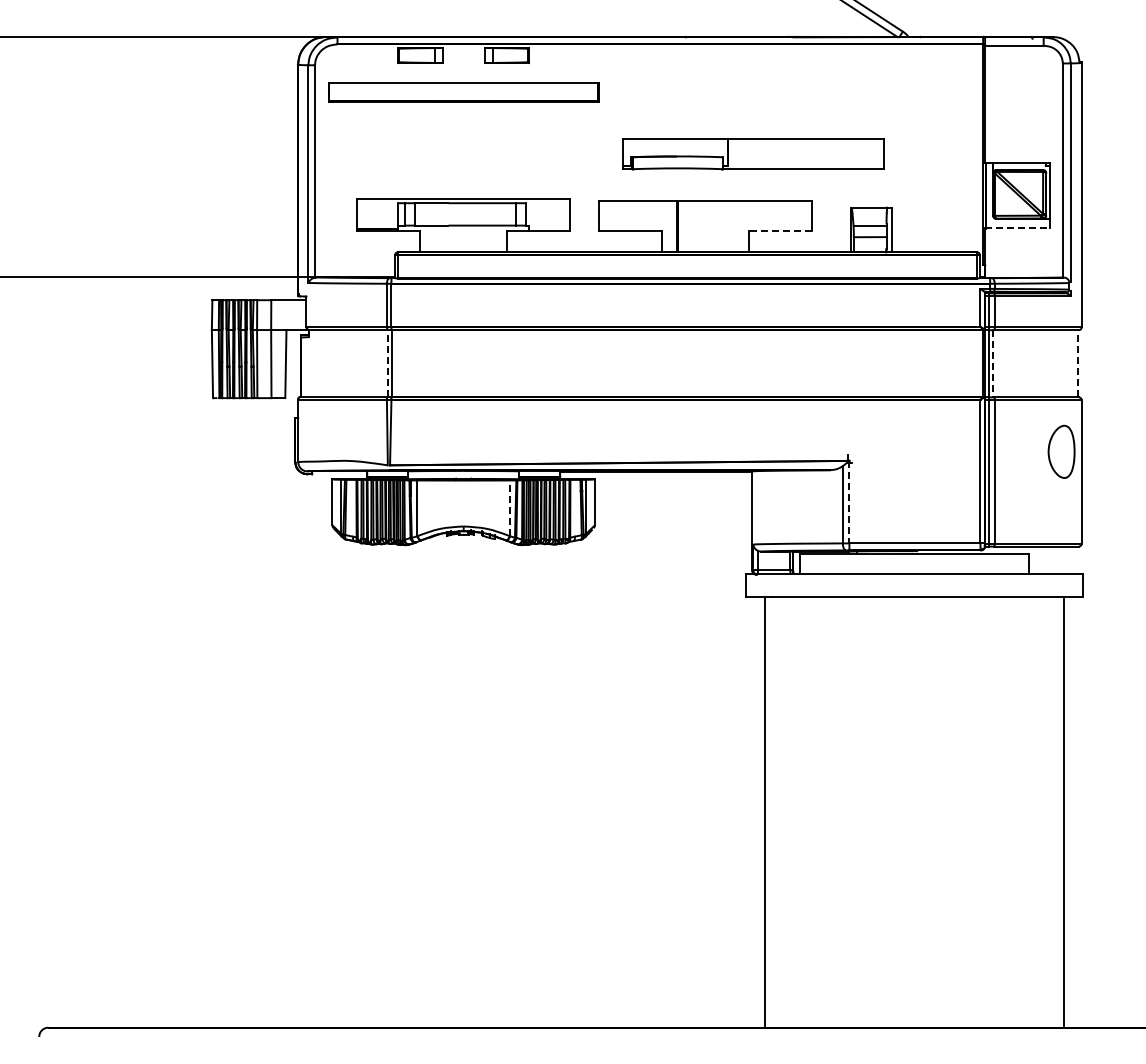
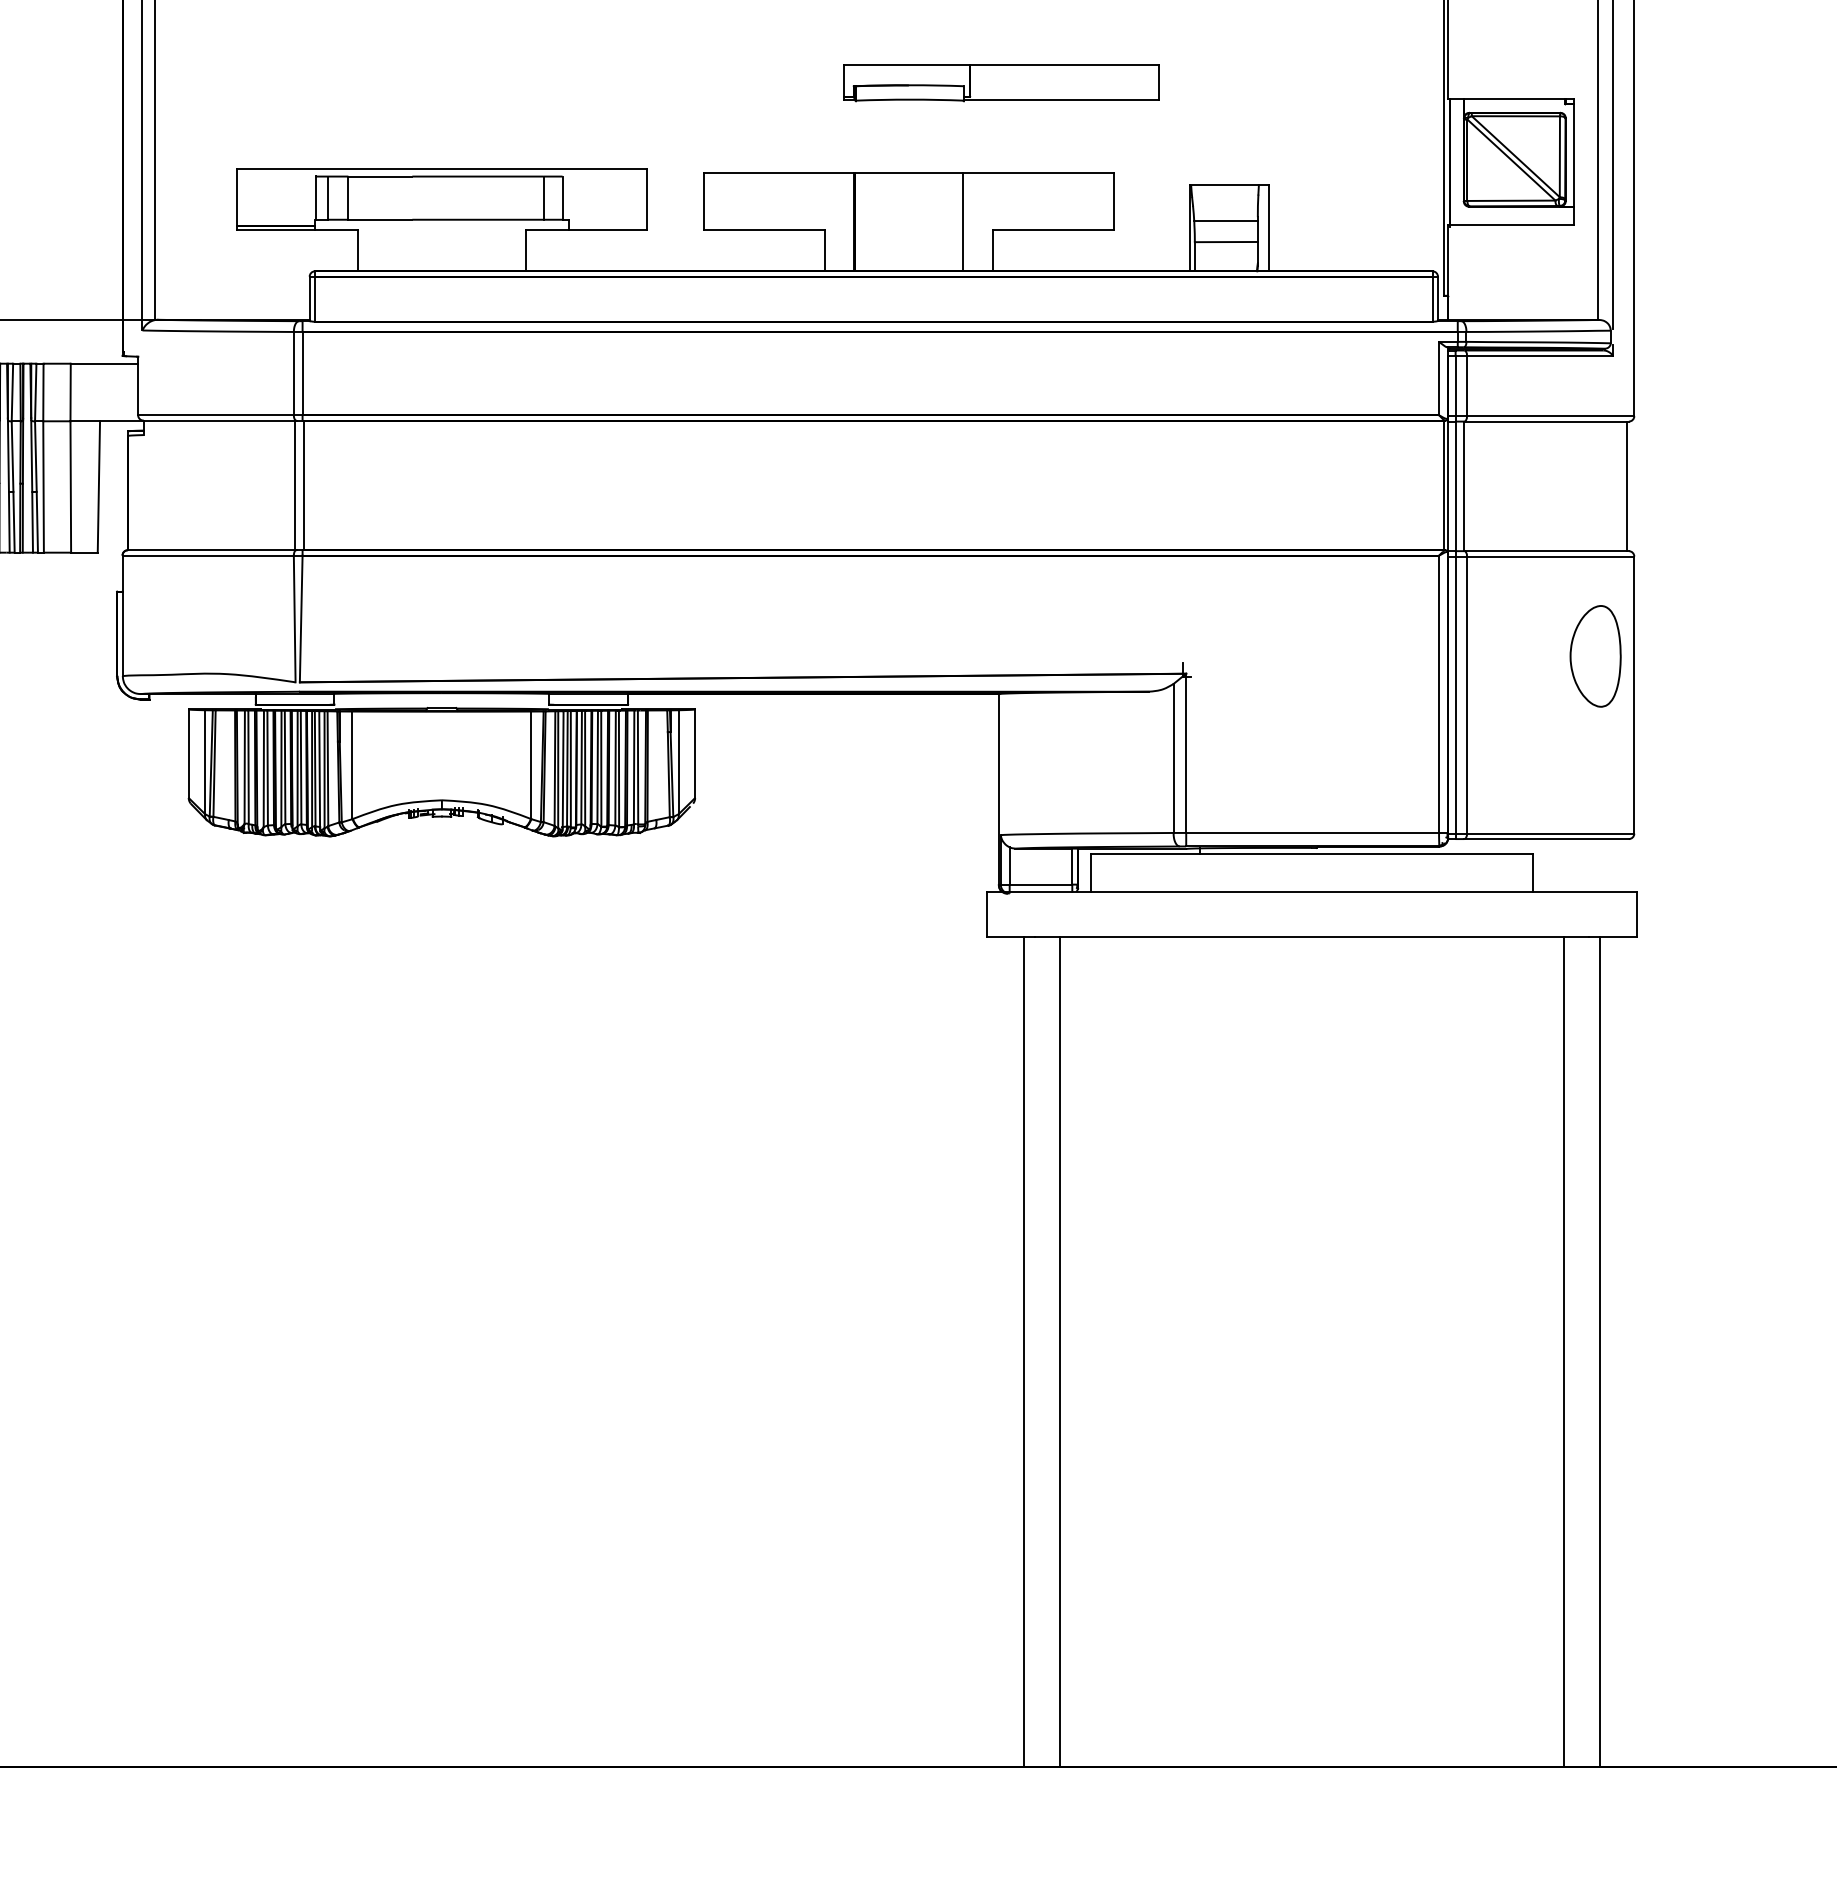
part: (753, 154) -> (1001, 82), size x0.62
line: (733, 226) -> (962, 221), added
line: (1017, 228) -> (1510, 225), dashed -> solid
line: (780, 230) -> (1053, 229), dashed -> solid
line: (387, 363) -> (294, 485), dashed -> solid
line: (993, 363) -> (1464, 485), dashed -> solid
line: (1077, 363) -> (1626, 485), dashed -> solid
line: (849, 502) -> (1186, 754), dashed -> solid
line: (510, 508) -> (532, 765), dashed -> solid
line: (784, 812) -> (1060, 1352), added
line: (1045, 812) -> (1564, 1352), added

